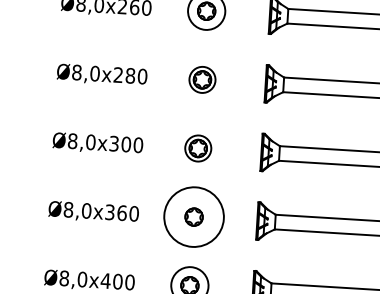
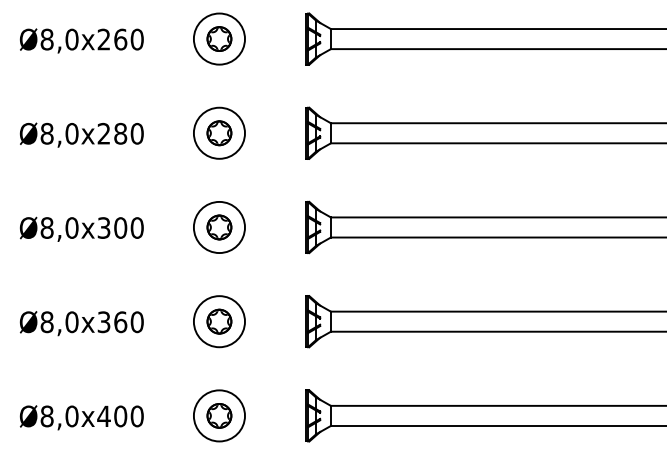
circle: (202, 79) -> (219, 132), size x1.43
circle: (198, 148) -> (219, 227), size x1.43
circle: (194, 217) -> (219, 321), size x0.62

